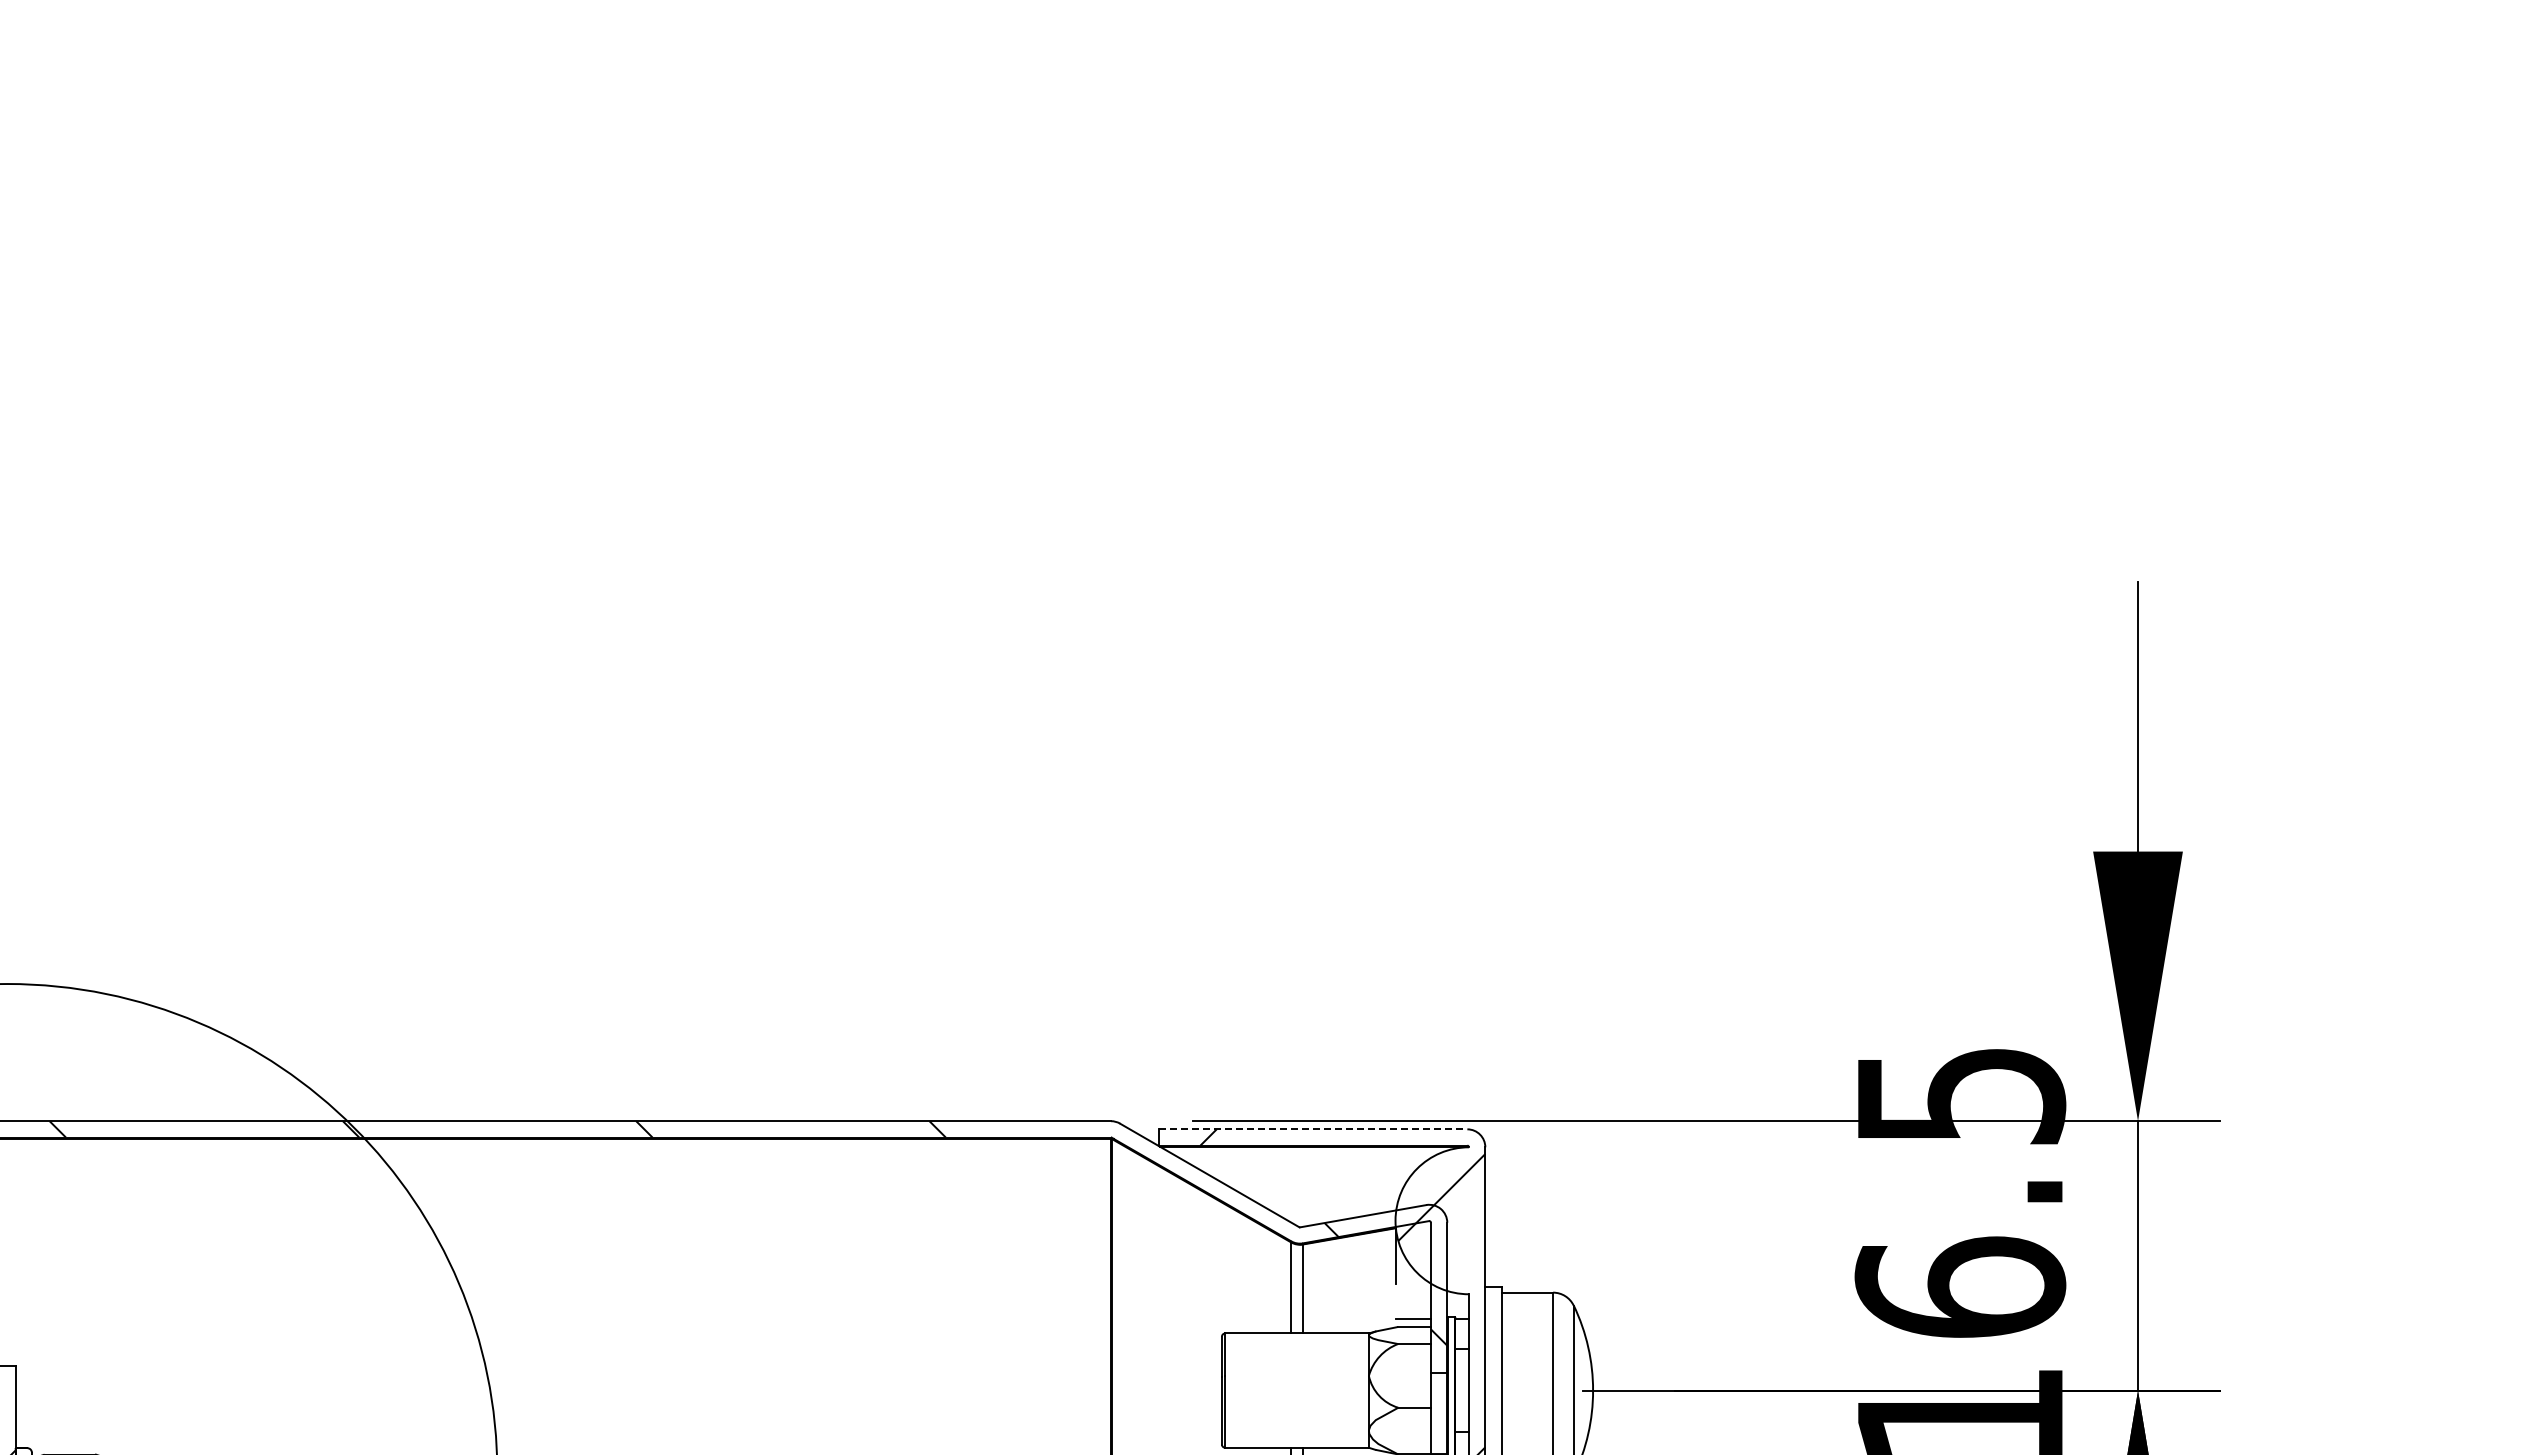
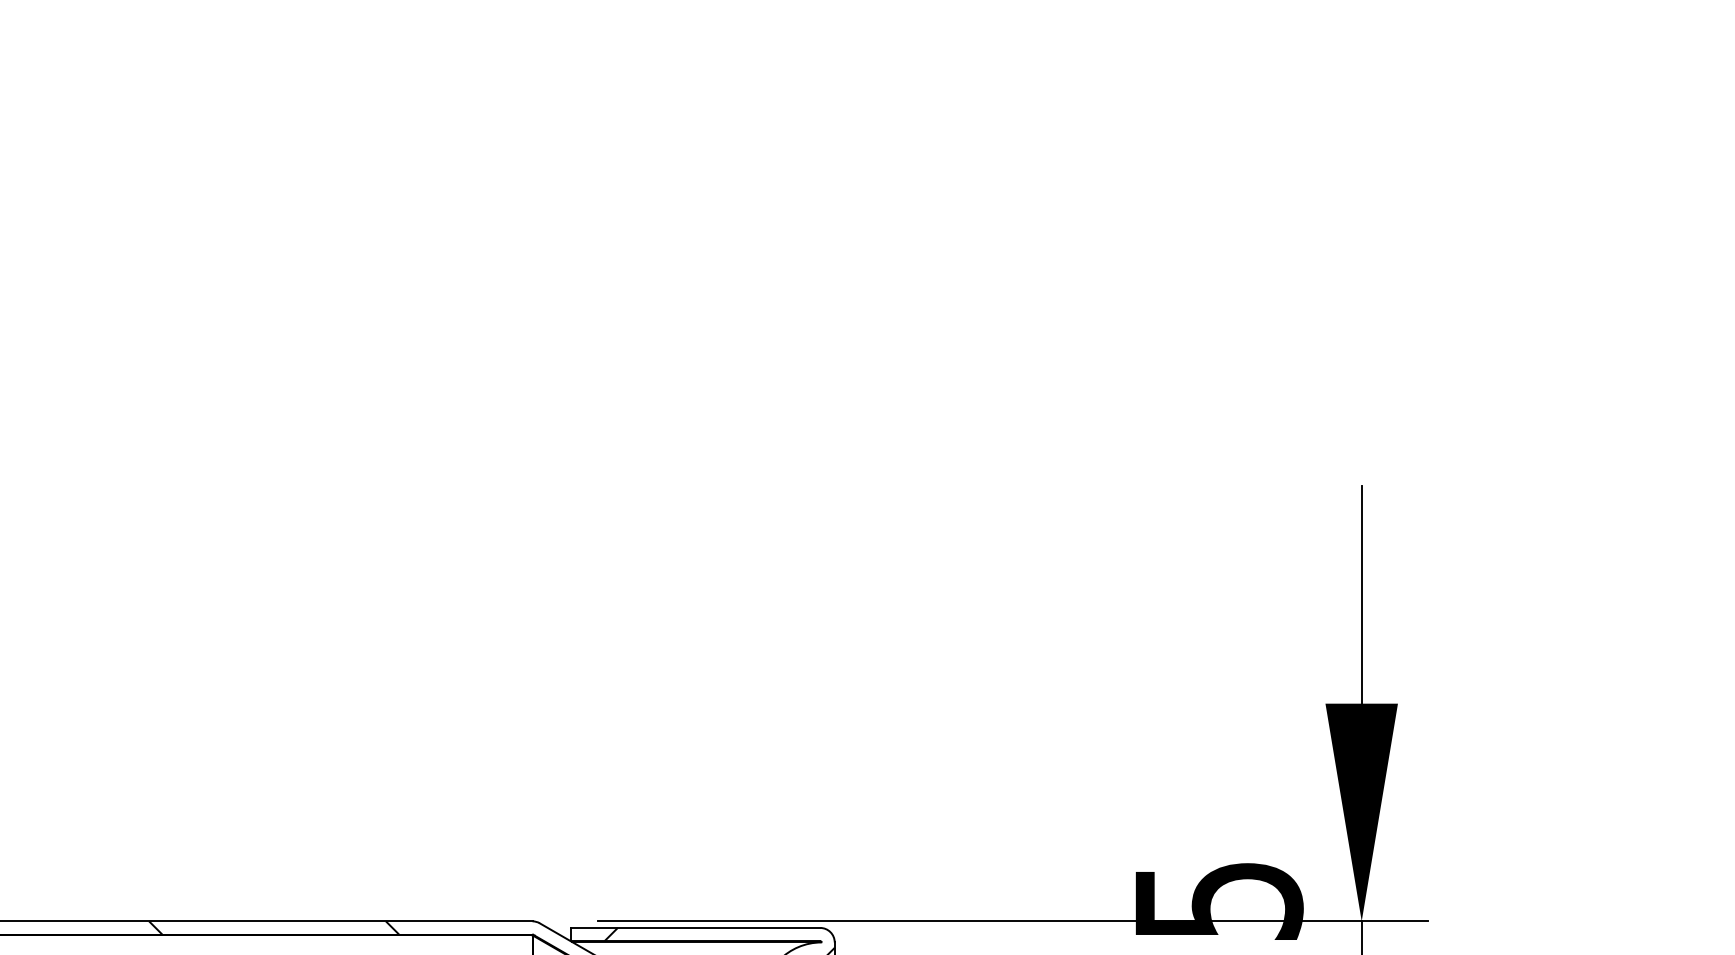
line: (1313, 1129) -> (696, 928), dashed -> solid

